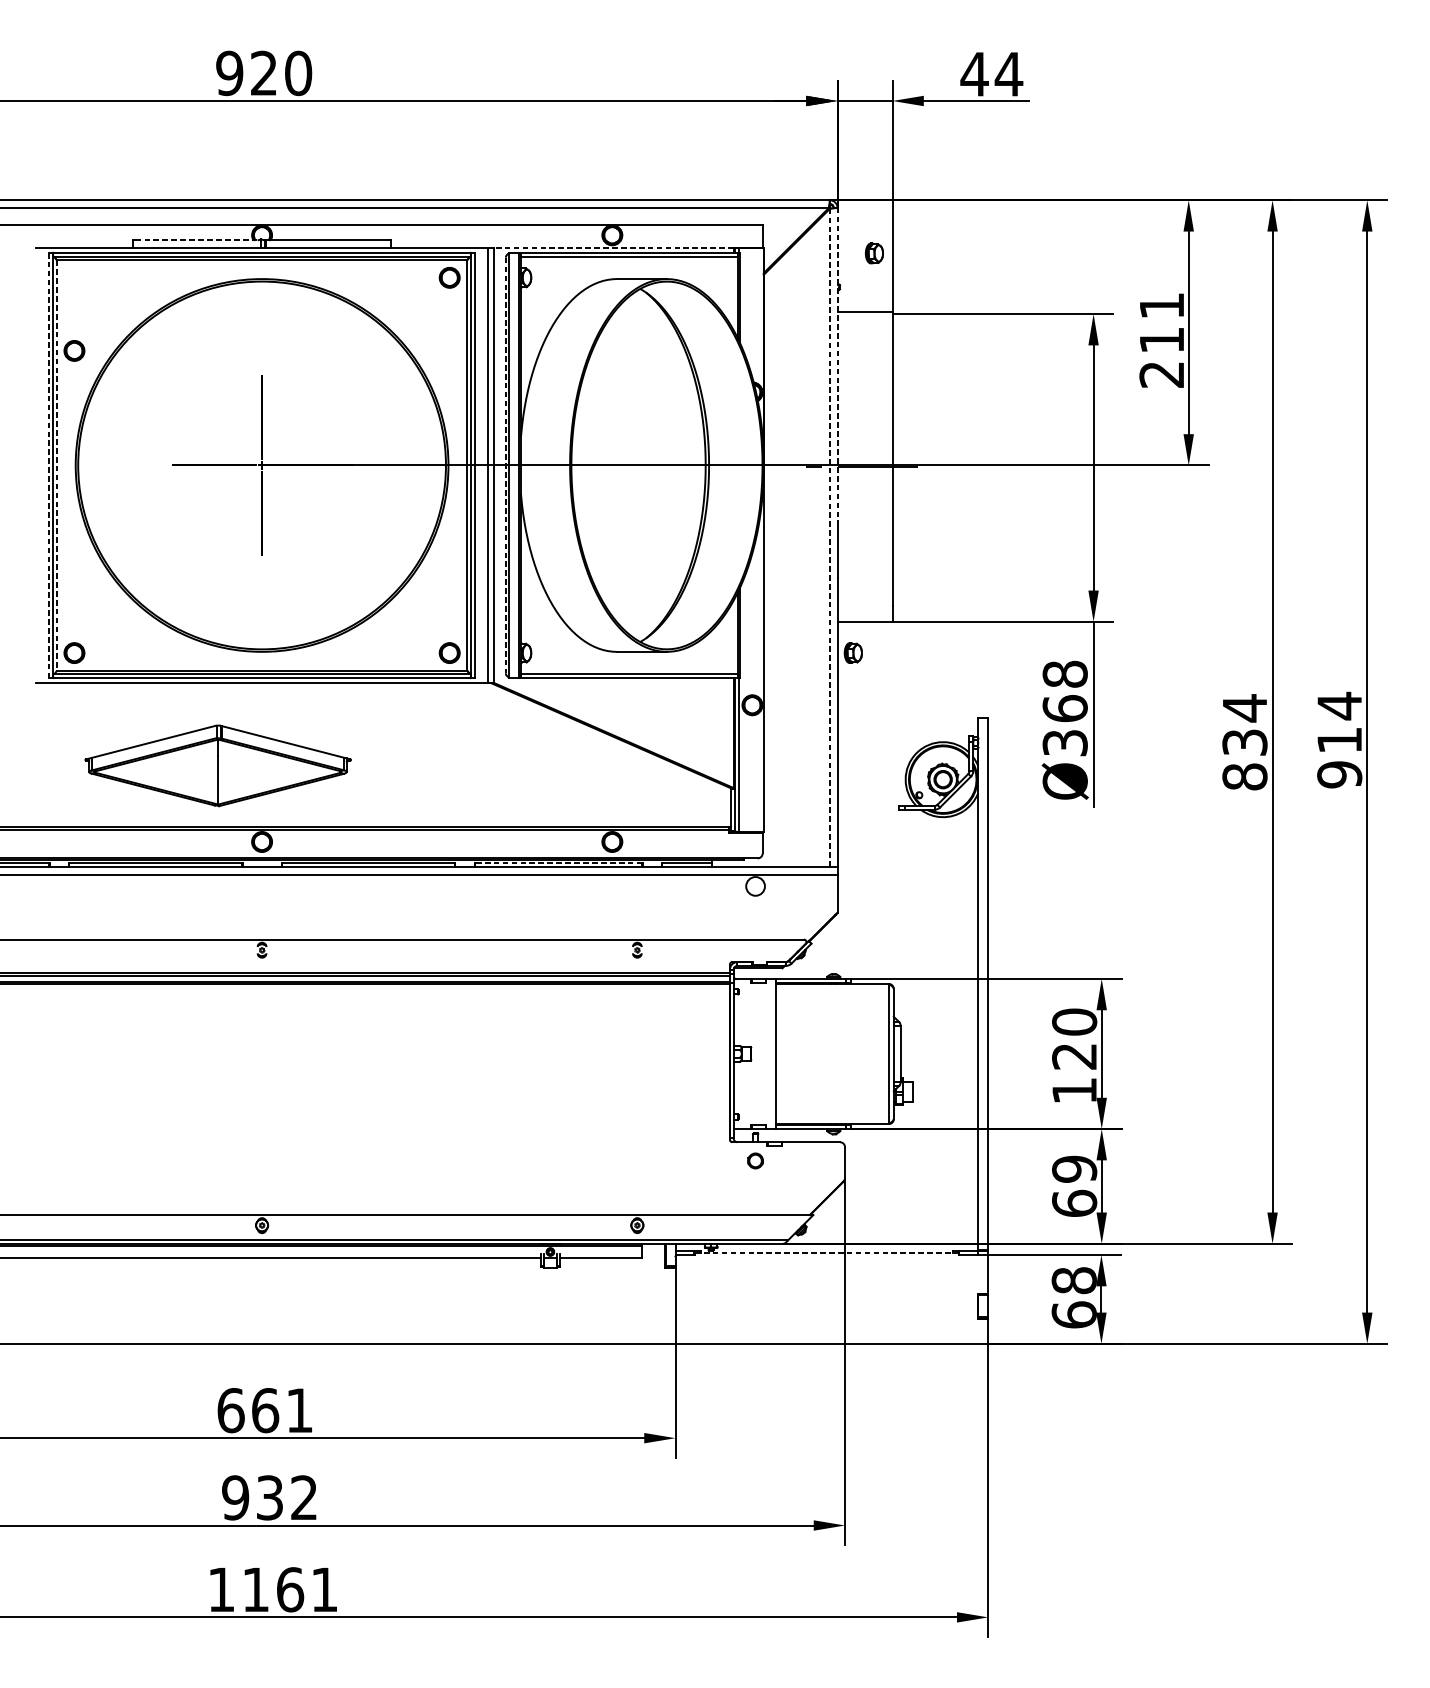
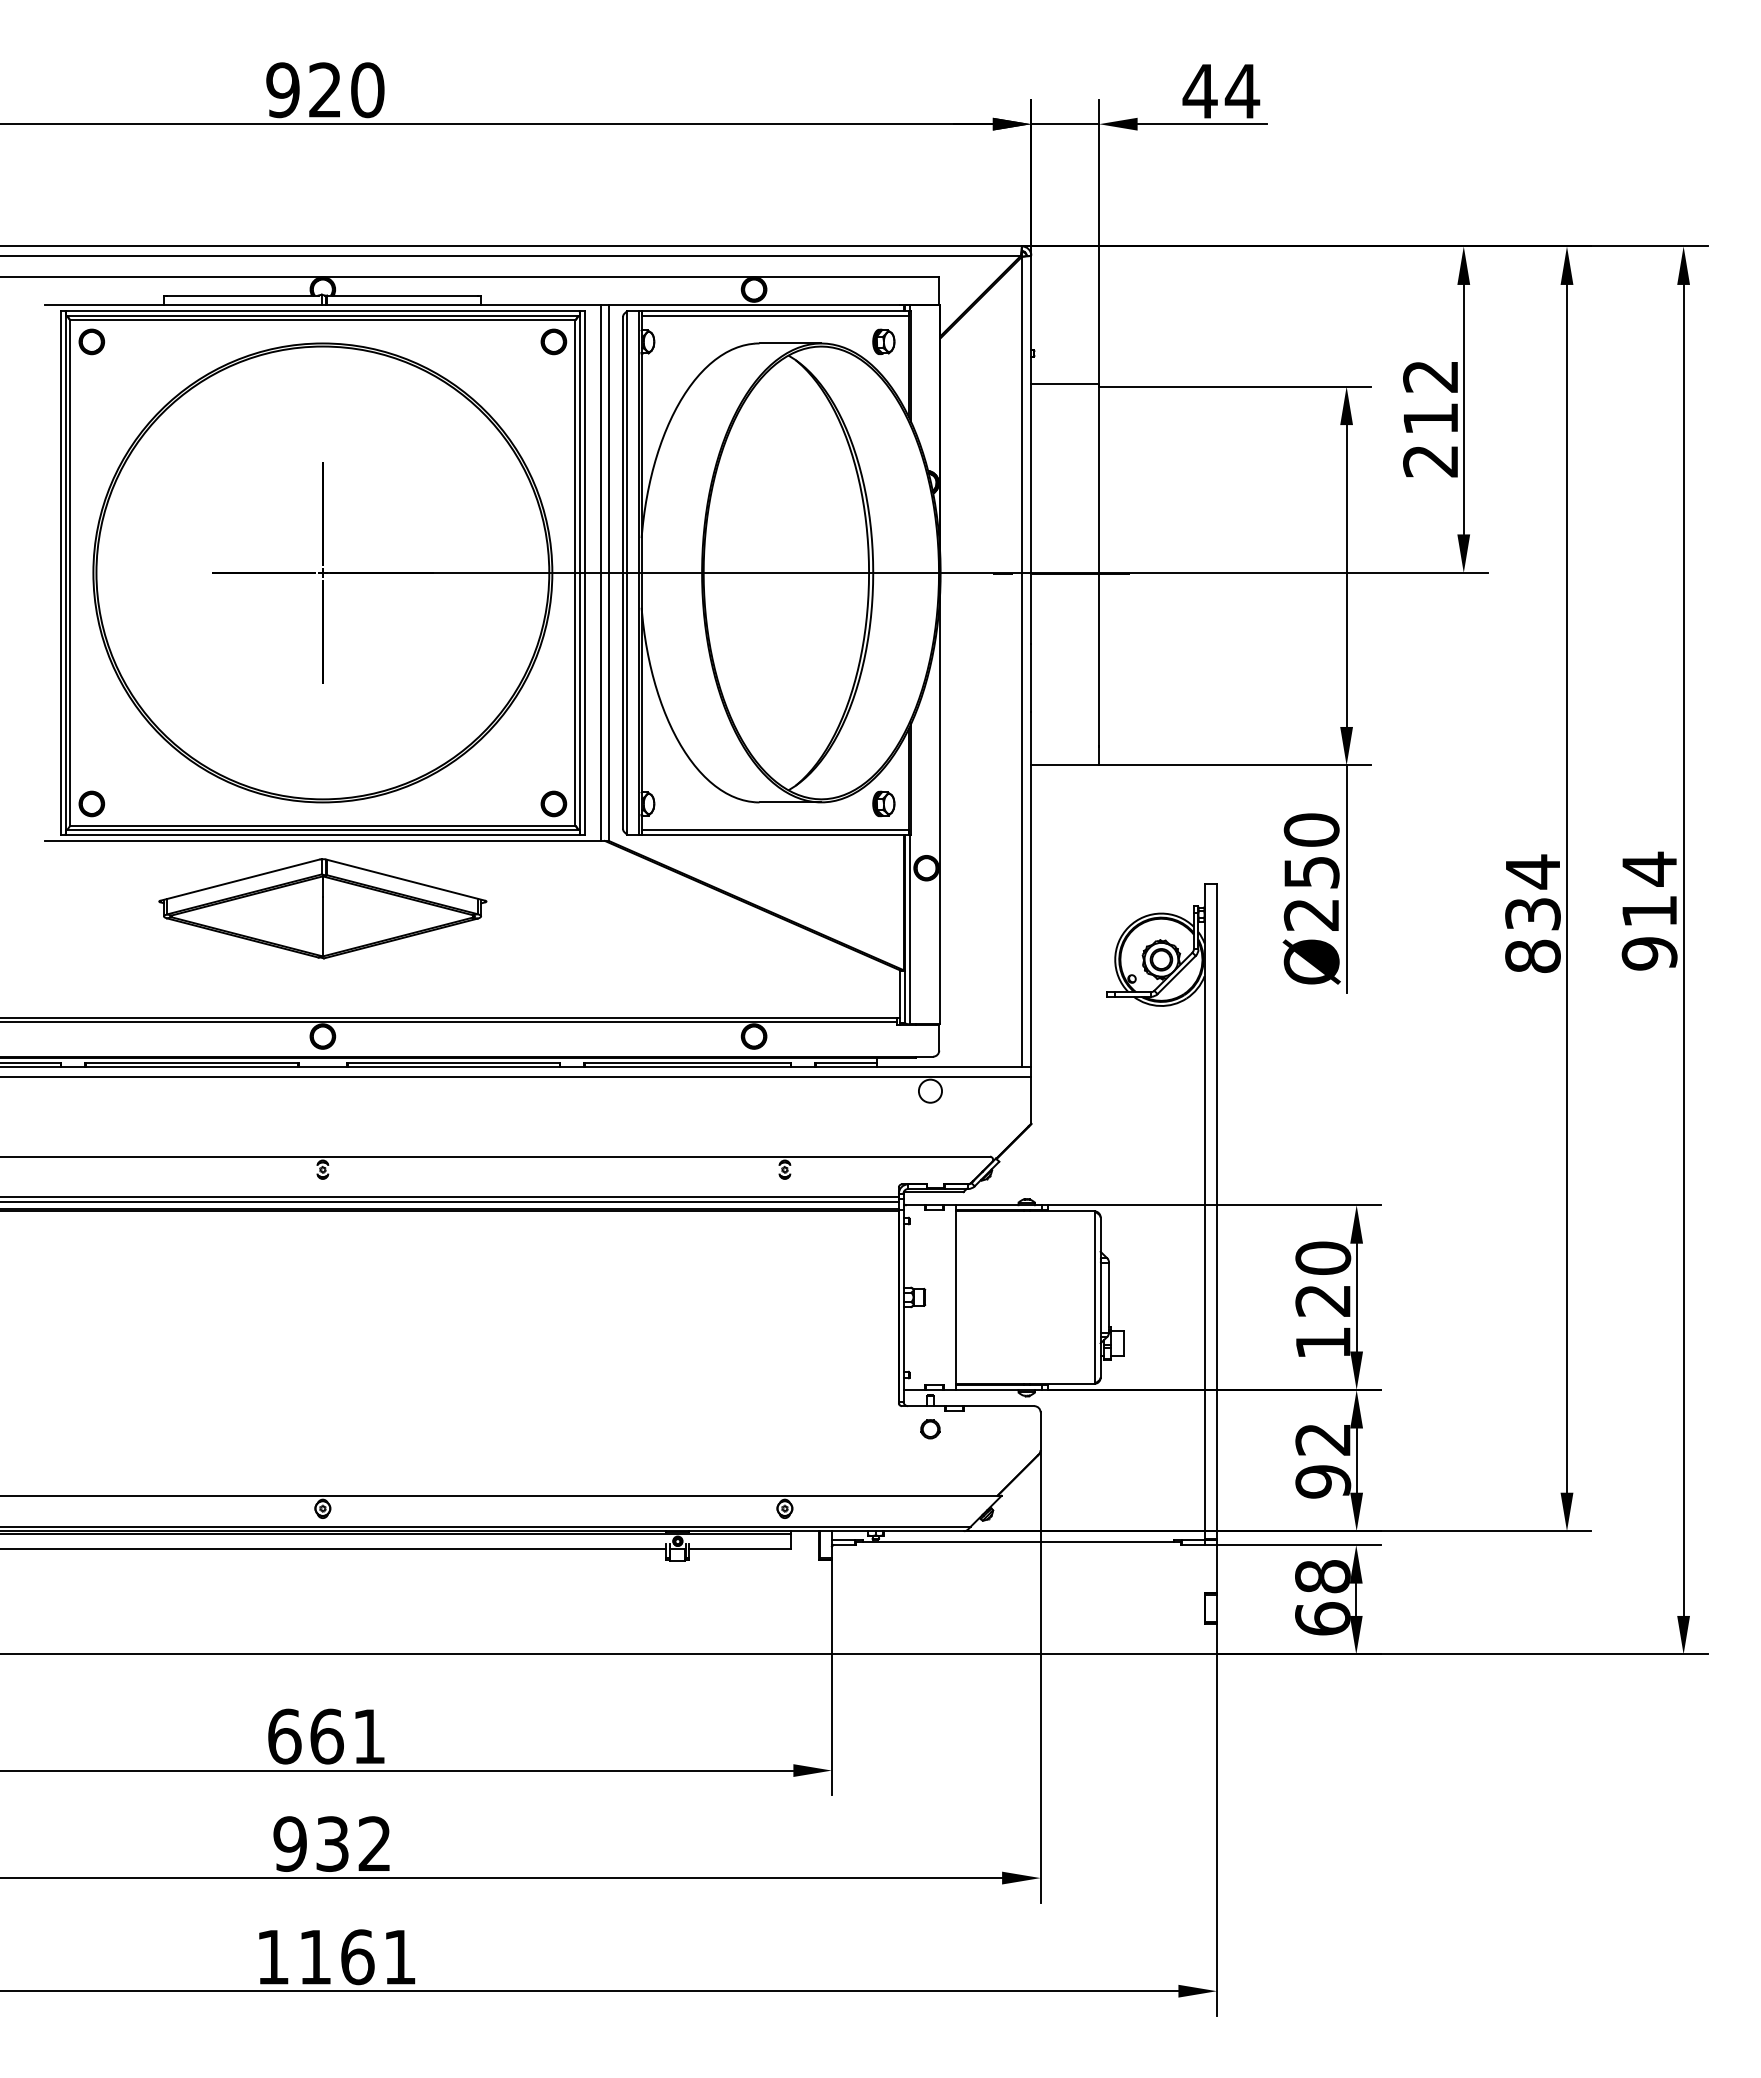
line: (196, 240) -> (242, 295), dashed -> solid
line: (613, 247) -> (755, 304), dashed -> solid
part: (874, 253) -> (883, 341), moved
text: (1161, 305) -> (1430, 376), 211 -> 212
part: (74, 350) -> (91, 341), moved
line: (837, 366) -> (1031, 450), dashed -> solid
line: (49, 465) -> (61, 572), dashed -> solid
line: (57, 465) -> (70, 572), dashed -> solid
line: (505, 465) -> (622, 572), dashed -> solid
line: (830, 538) -> (1022, 662), dashed -> solid
part: (853, 652) -> (883, 803), moved
text: (1065, 707) -> (1311, 871), Ø368 -> Ø250
part: (217, 765) -> (322, 908), moved
line: (558, 863) -> (687, 1062), dashed -> solid
text: (1074, 1186) -> (1323, 1460), 69 -> 92
line: (827, 1252) -> (1018, 1542), dashed -> solid

